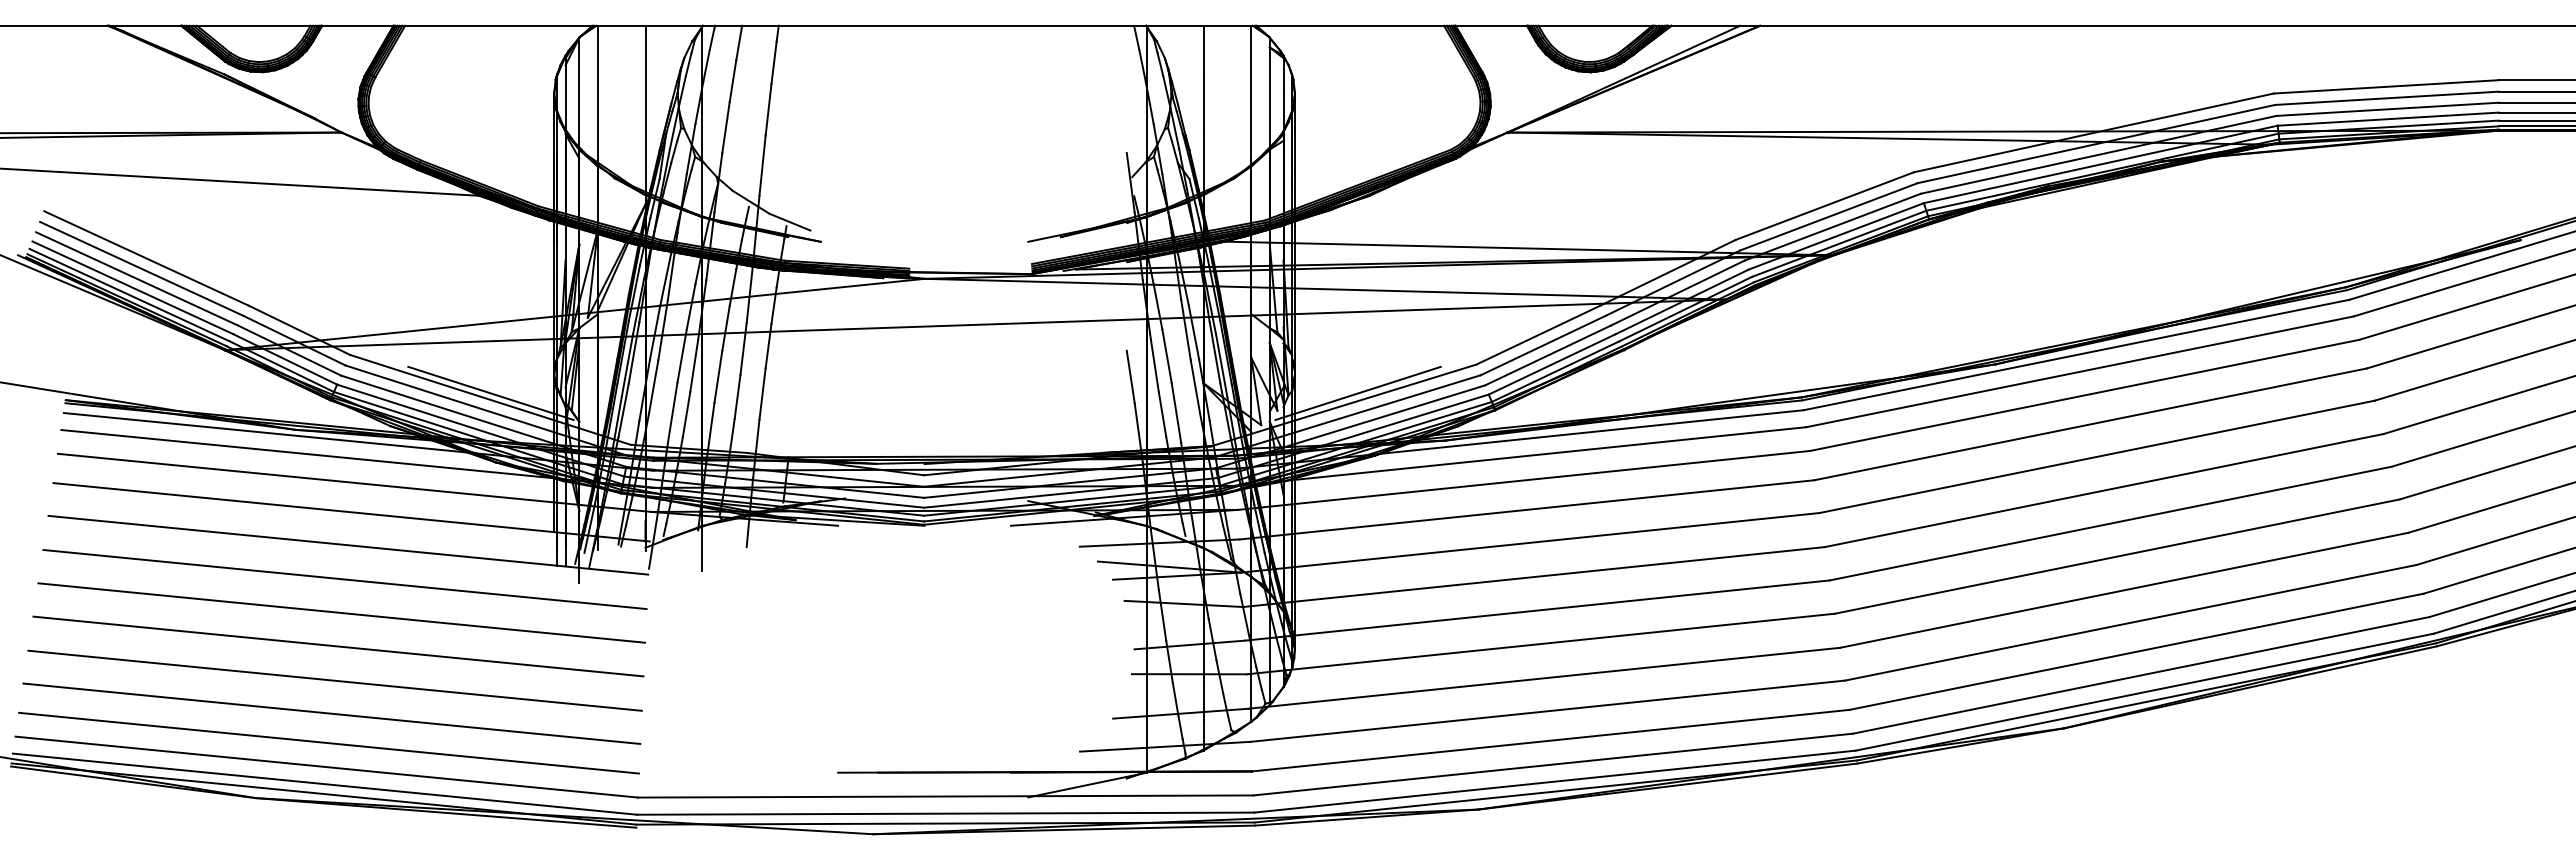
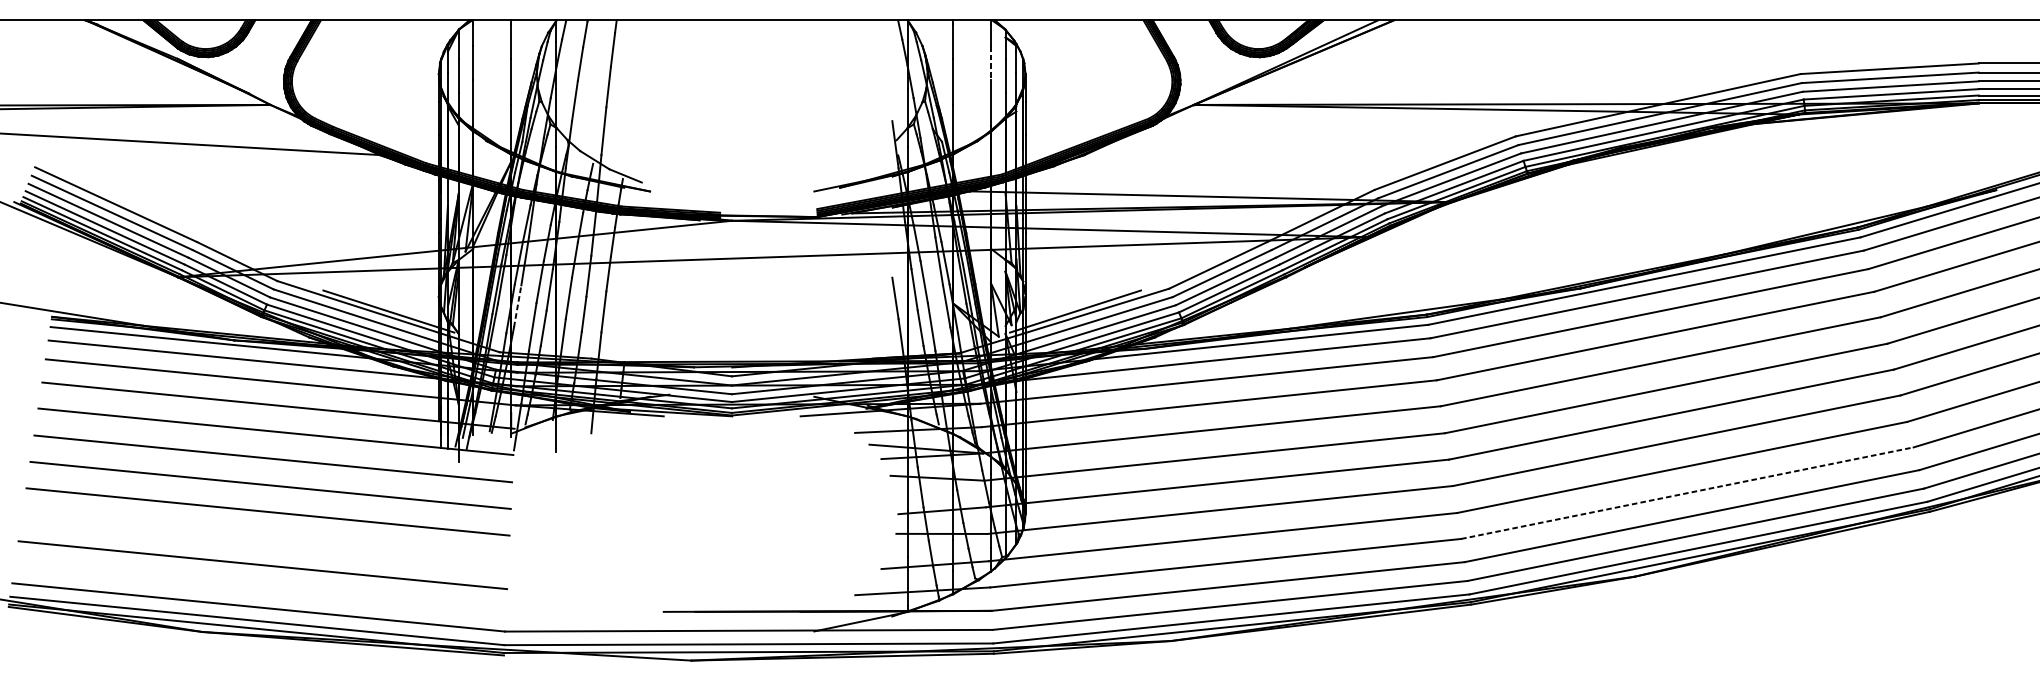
line: (1251, 79) -> (991, 62), solid -> dashed
line: (653, 386) -> (517, 306), solid -> dashed
line: (2131, 622) -> (1687, 492), solid -> dashed
line: (334, 680) -> (264, 538), removed
line: (328, 742) -> (260, 587), removed

